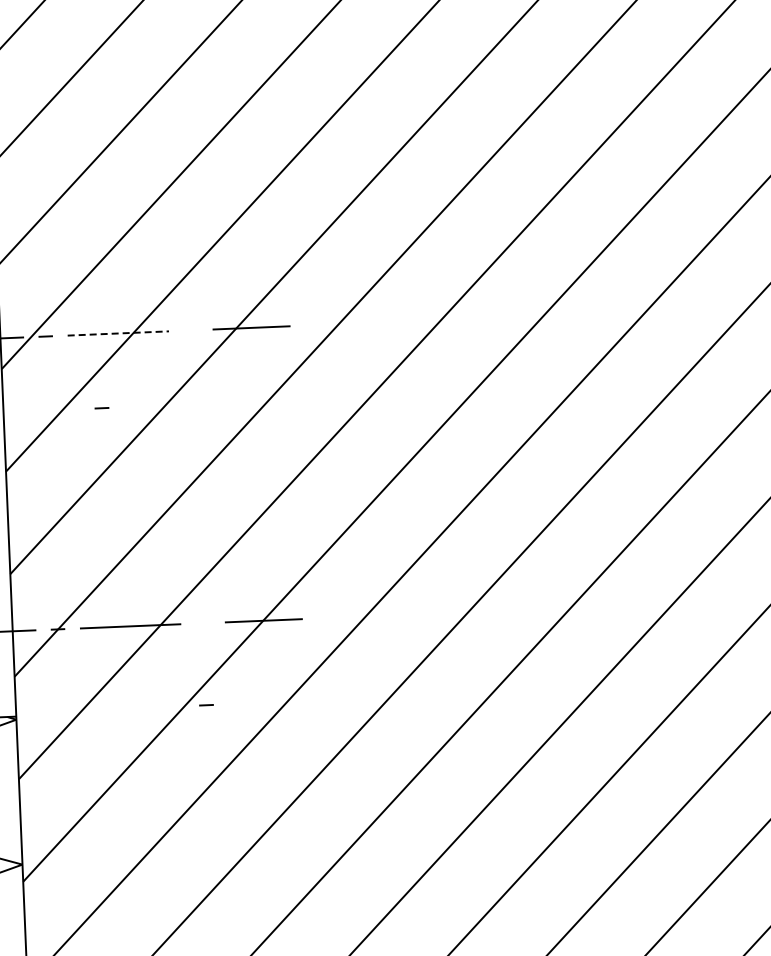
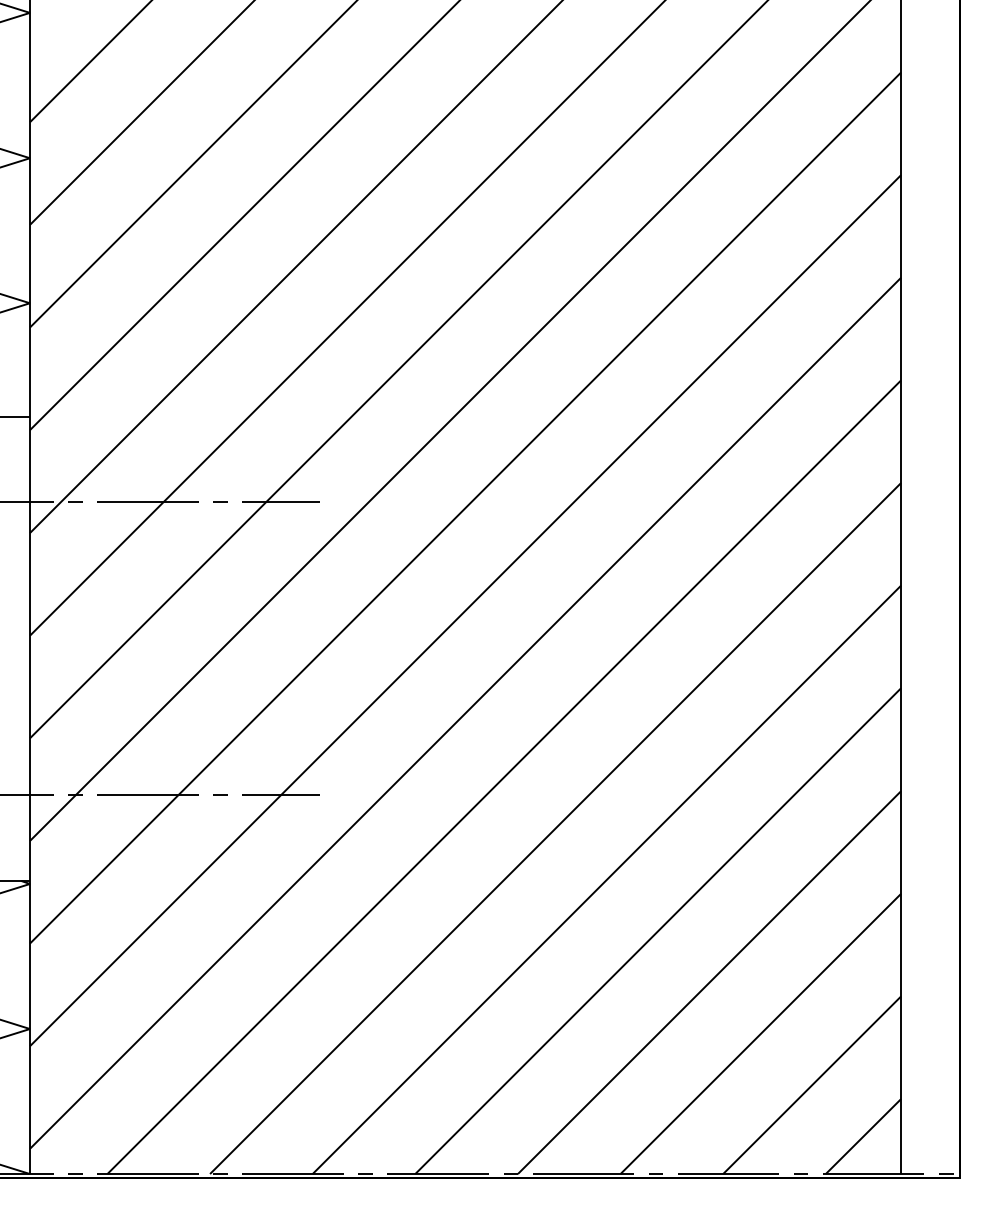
line: (118, 333) -> (148, 502), dashed -> solid
line: (101, 407) -> (220, 501), moved
line: (206, 704) -> (220, 794), moved

